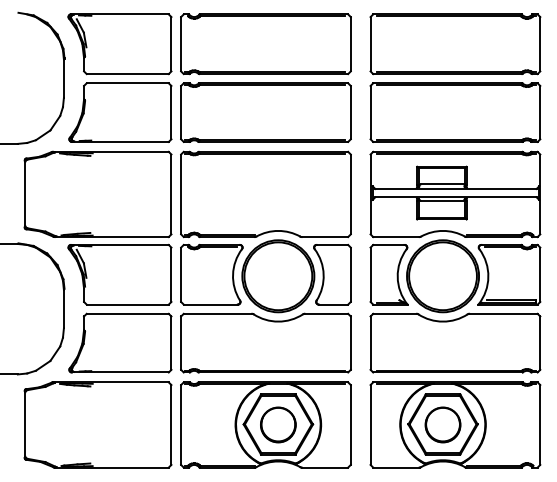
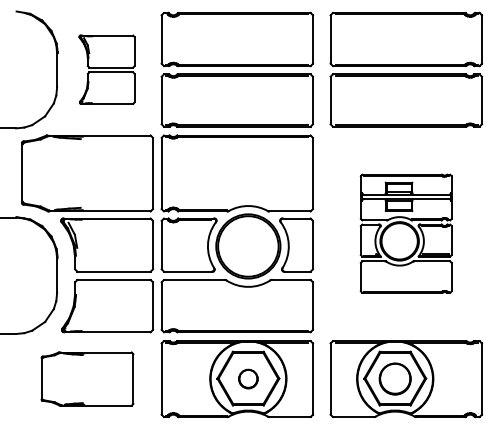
part: (119, 77) -> (106, 69), size x0.6
part: (455, 261) -> (406, 233), size x0.6
part: (97, 424) -> (87, 378), size x0.7
part: (278, 424) -> (248, 378), size x0.6

